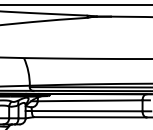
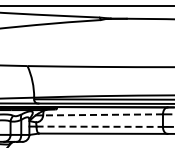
line: (90, 100) -> (103, 114), solid -> dashed
line: (87, 110) -> (100, 126), solid -> dashed

